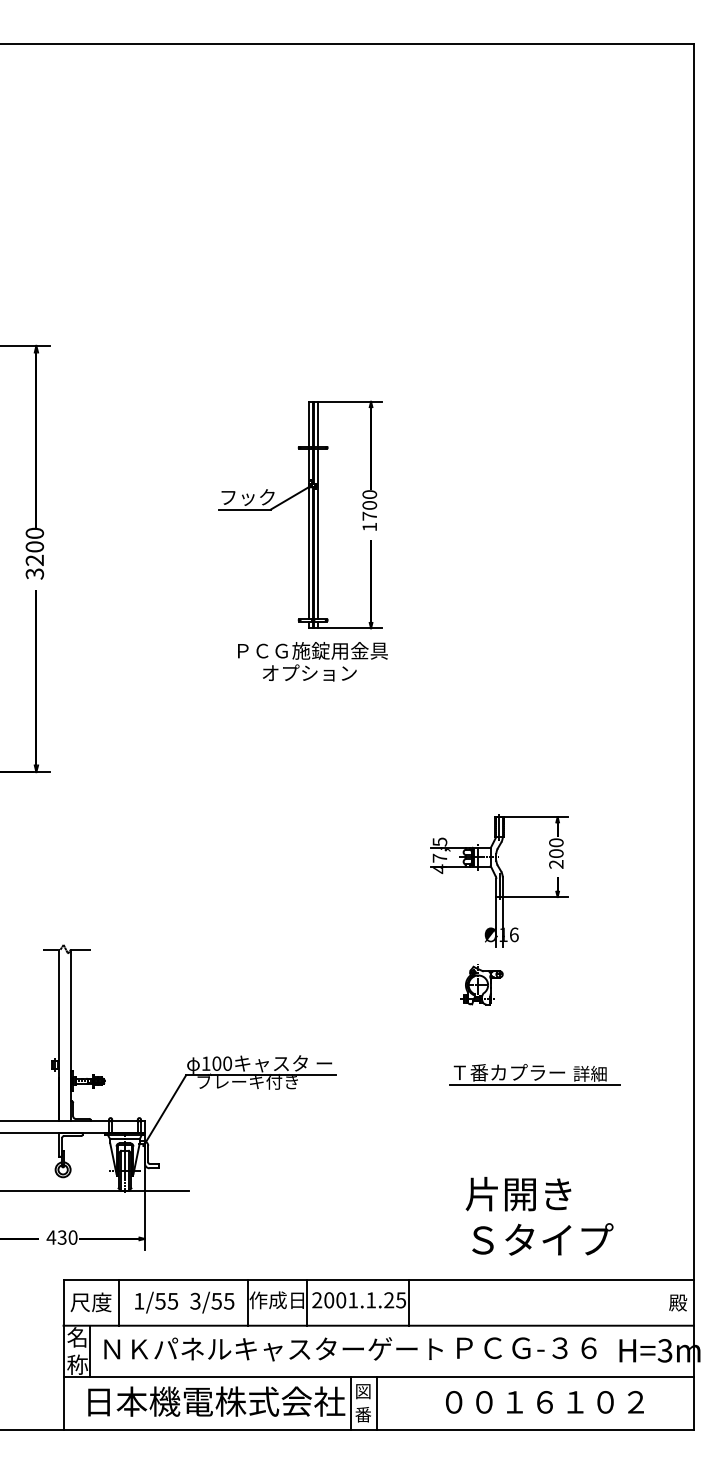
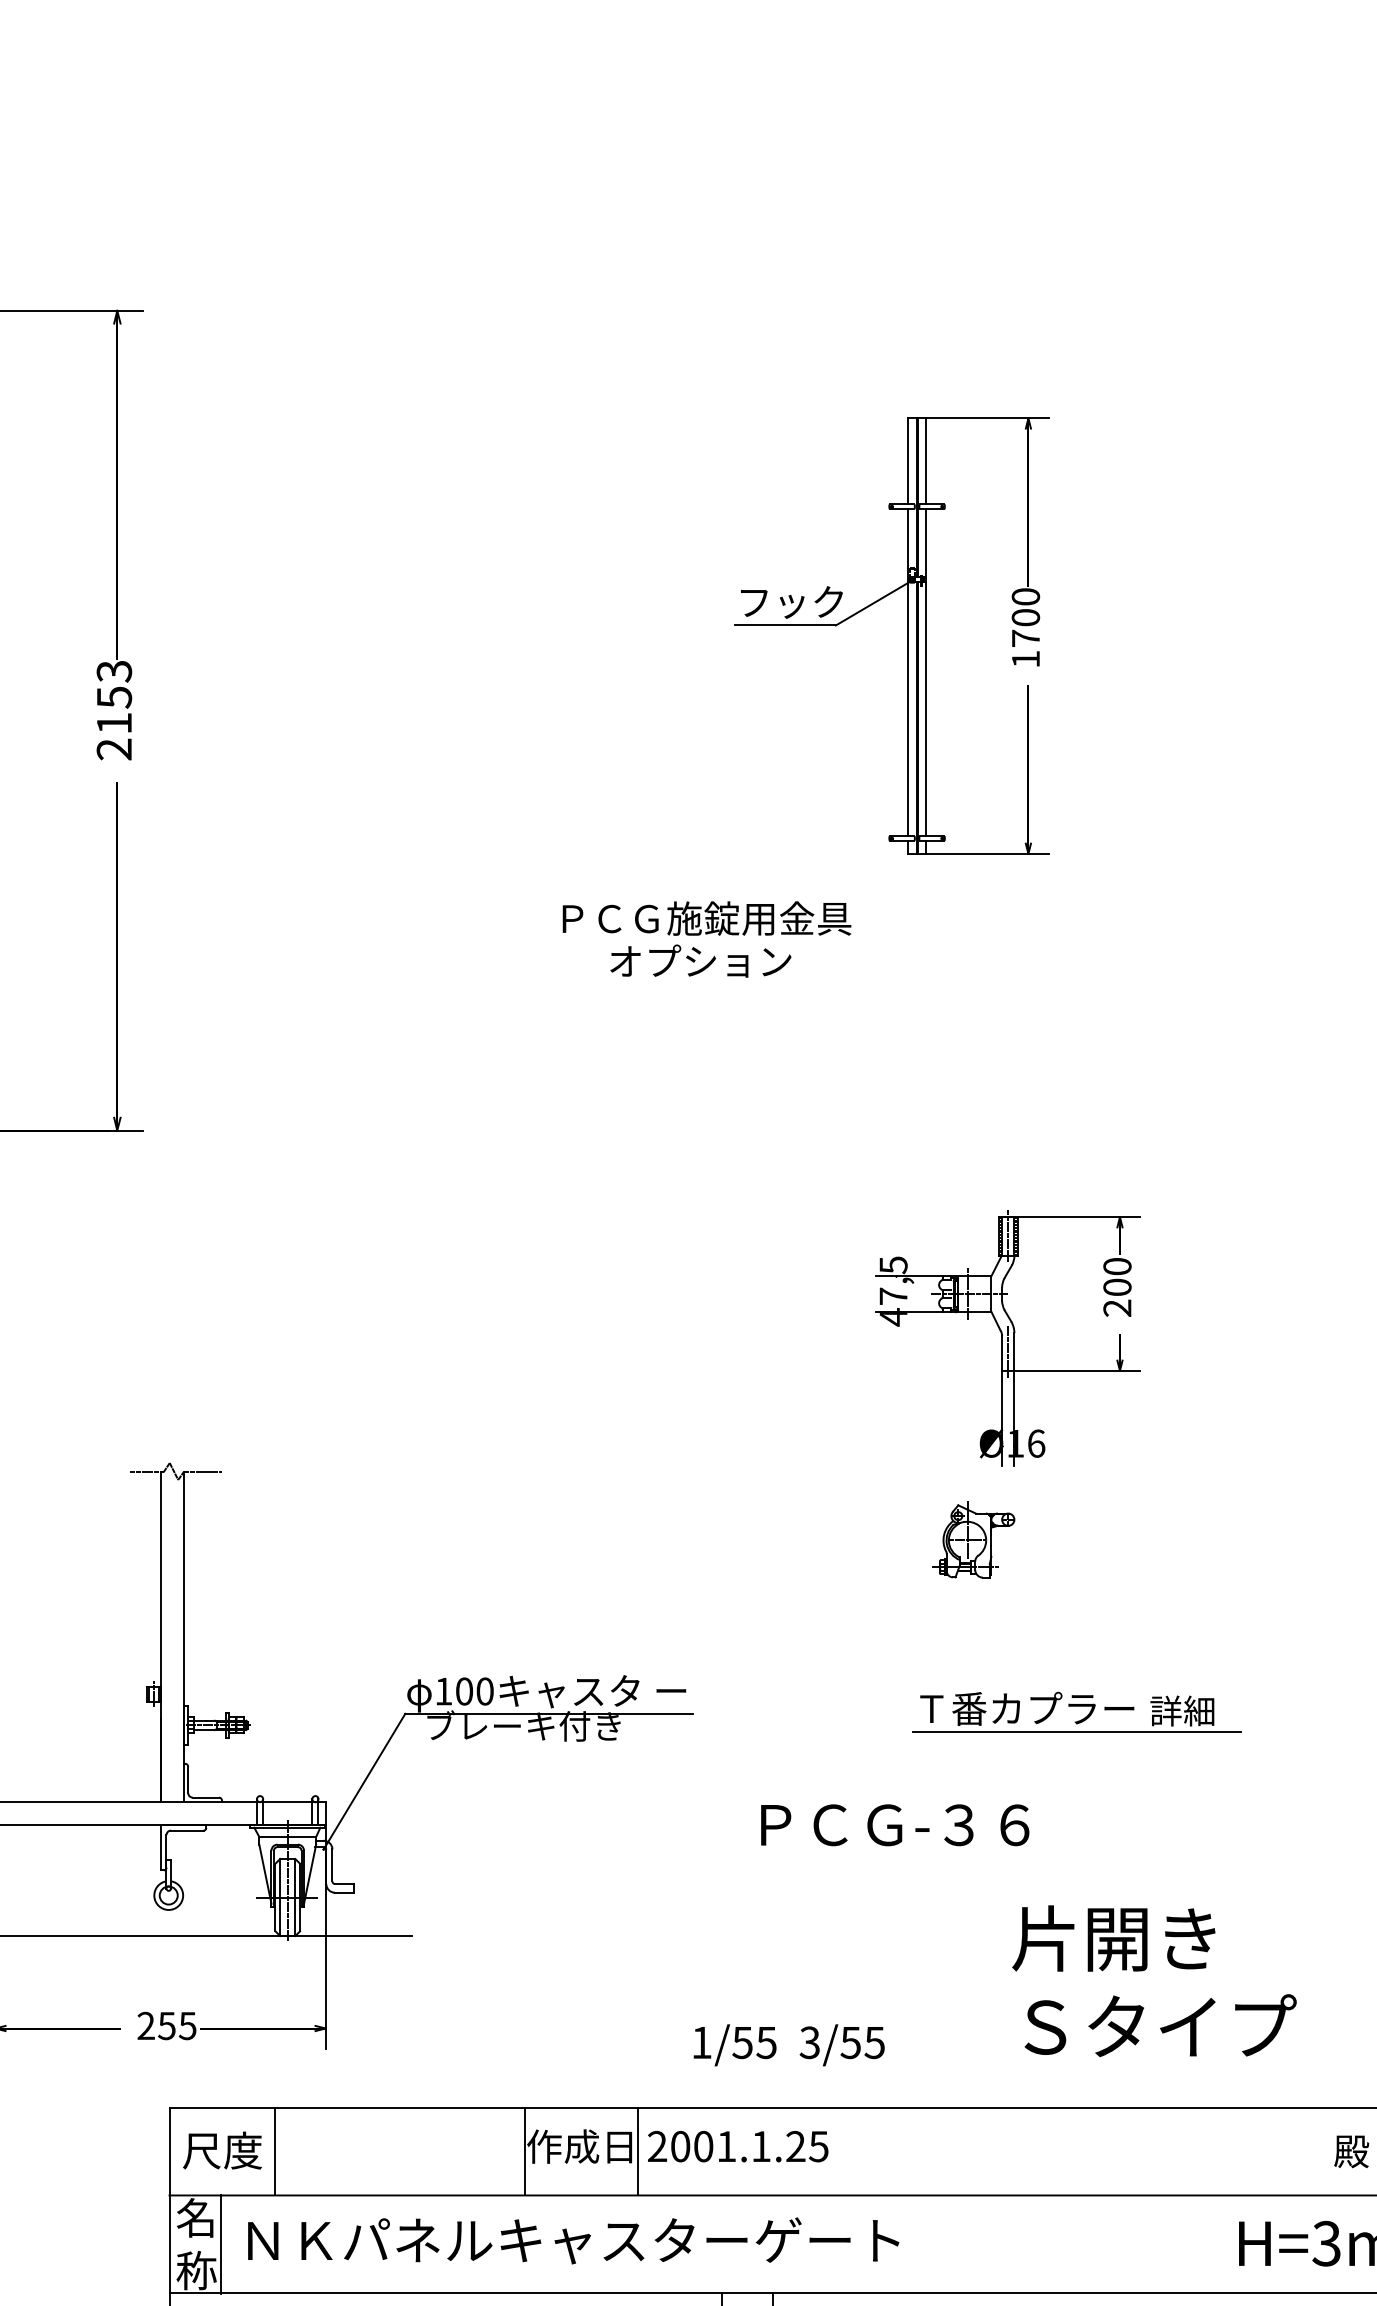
part: (308, 514) -> (908, 635), moved
text: (34, 553) -> (113, 710), 3200 -> 2153
text: (312, 661) -> (706, 939), moved
text: (539, 1215) -> (1154, 1979), moved
text: (61, 1237) -> (165, 2025), 430 -> 255
text: (184, 1302) -> (788, 2045), moved
line: (409, 1302) -> (834, 2150), removed
text: (526, 1348) -> (894, 1825), moved

